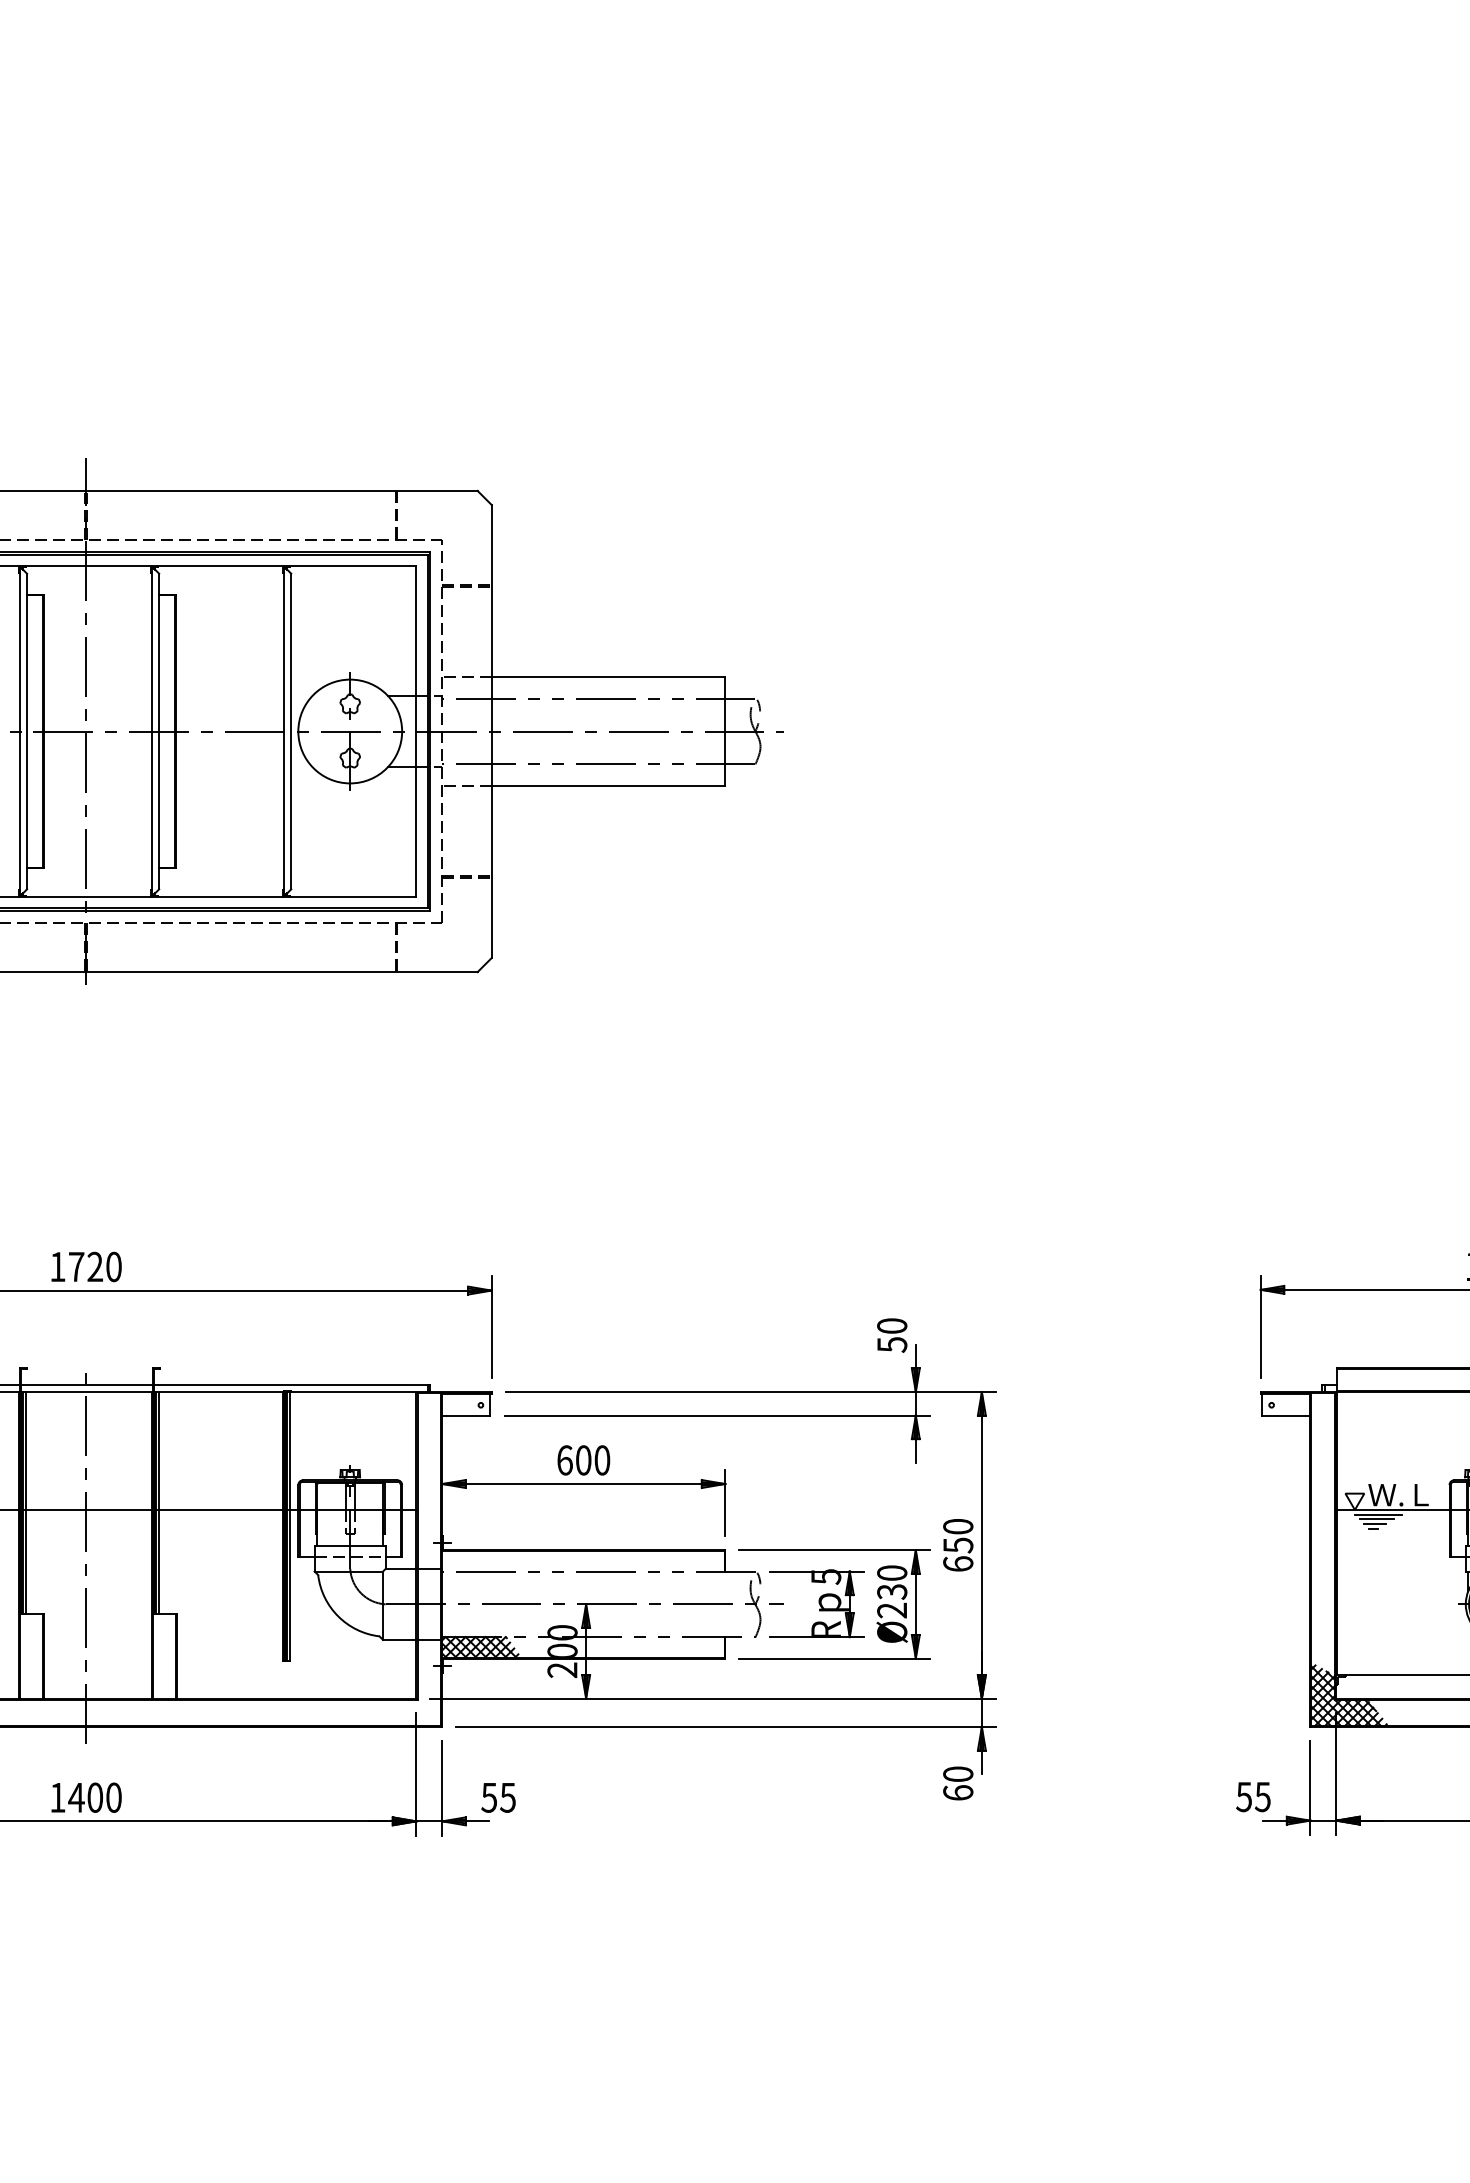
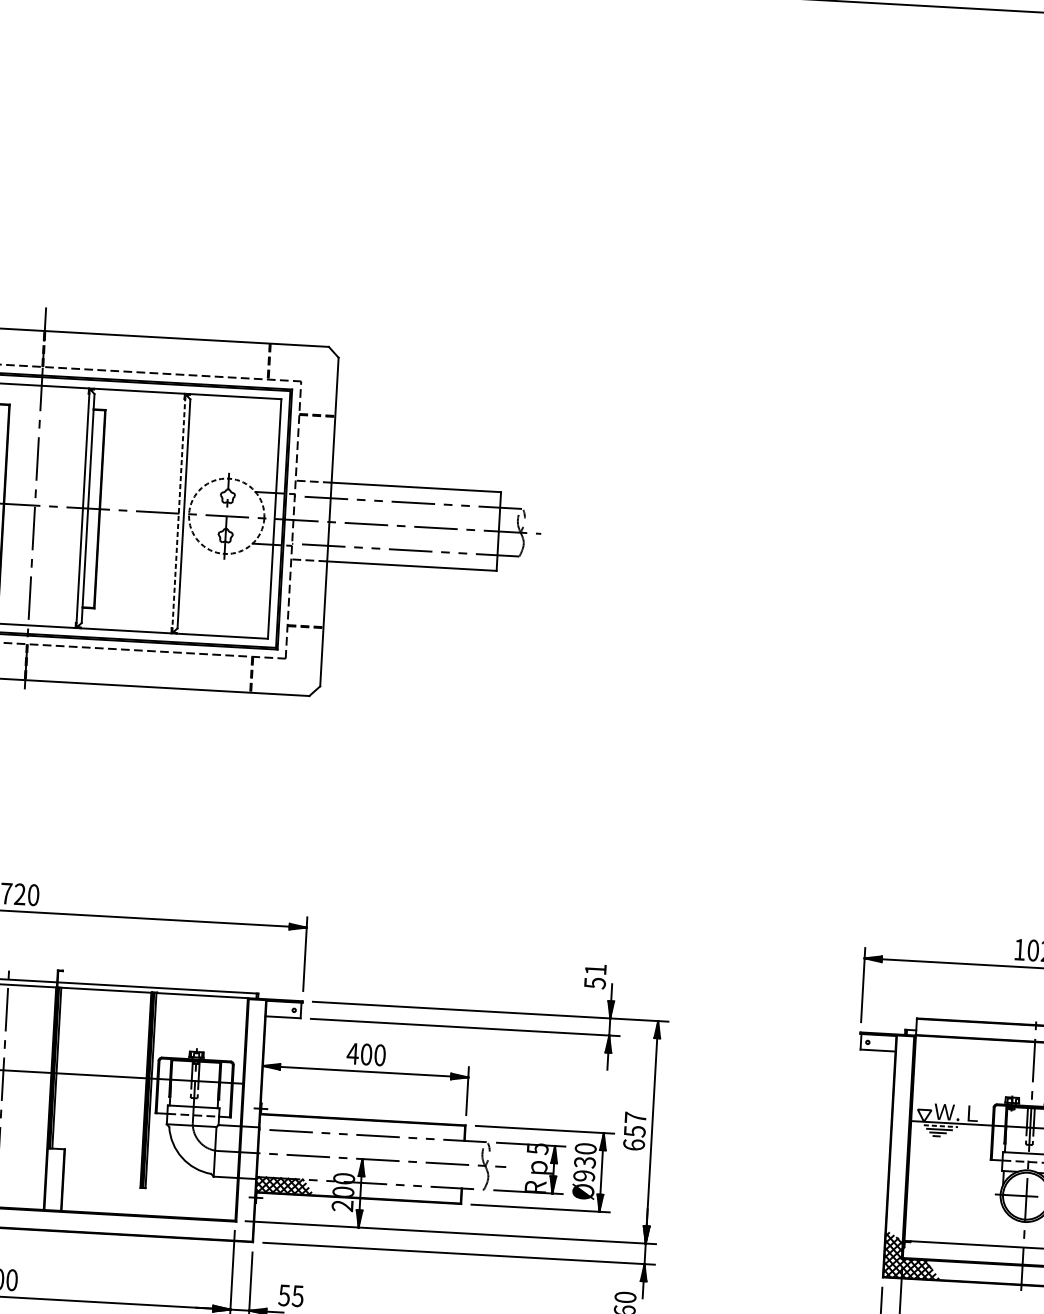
line: (284, 731) -> (179, 513), solid -> dashed
circle: (350, 731) -> (226, 516), solid -> dashed
text: (892, 1325) -> (596, 969), 50 -> 51
text: (564, 1460) -> (352, 1053), 600 -> 400
line: (1378, 1514) -> (940, 1126), solid -> dashed
text: (958, 1526) -> (635, 1117), 650 -> 657
text: (892, 1610) -> (584, 1175), Ø230 -> Ø930

